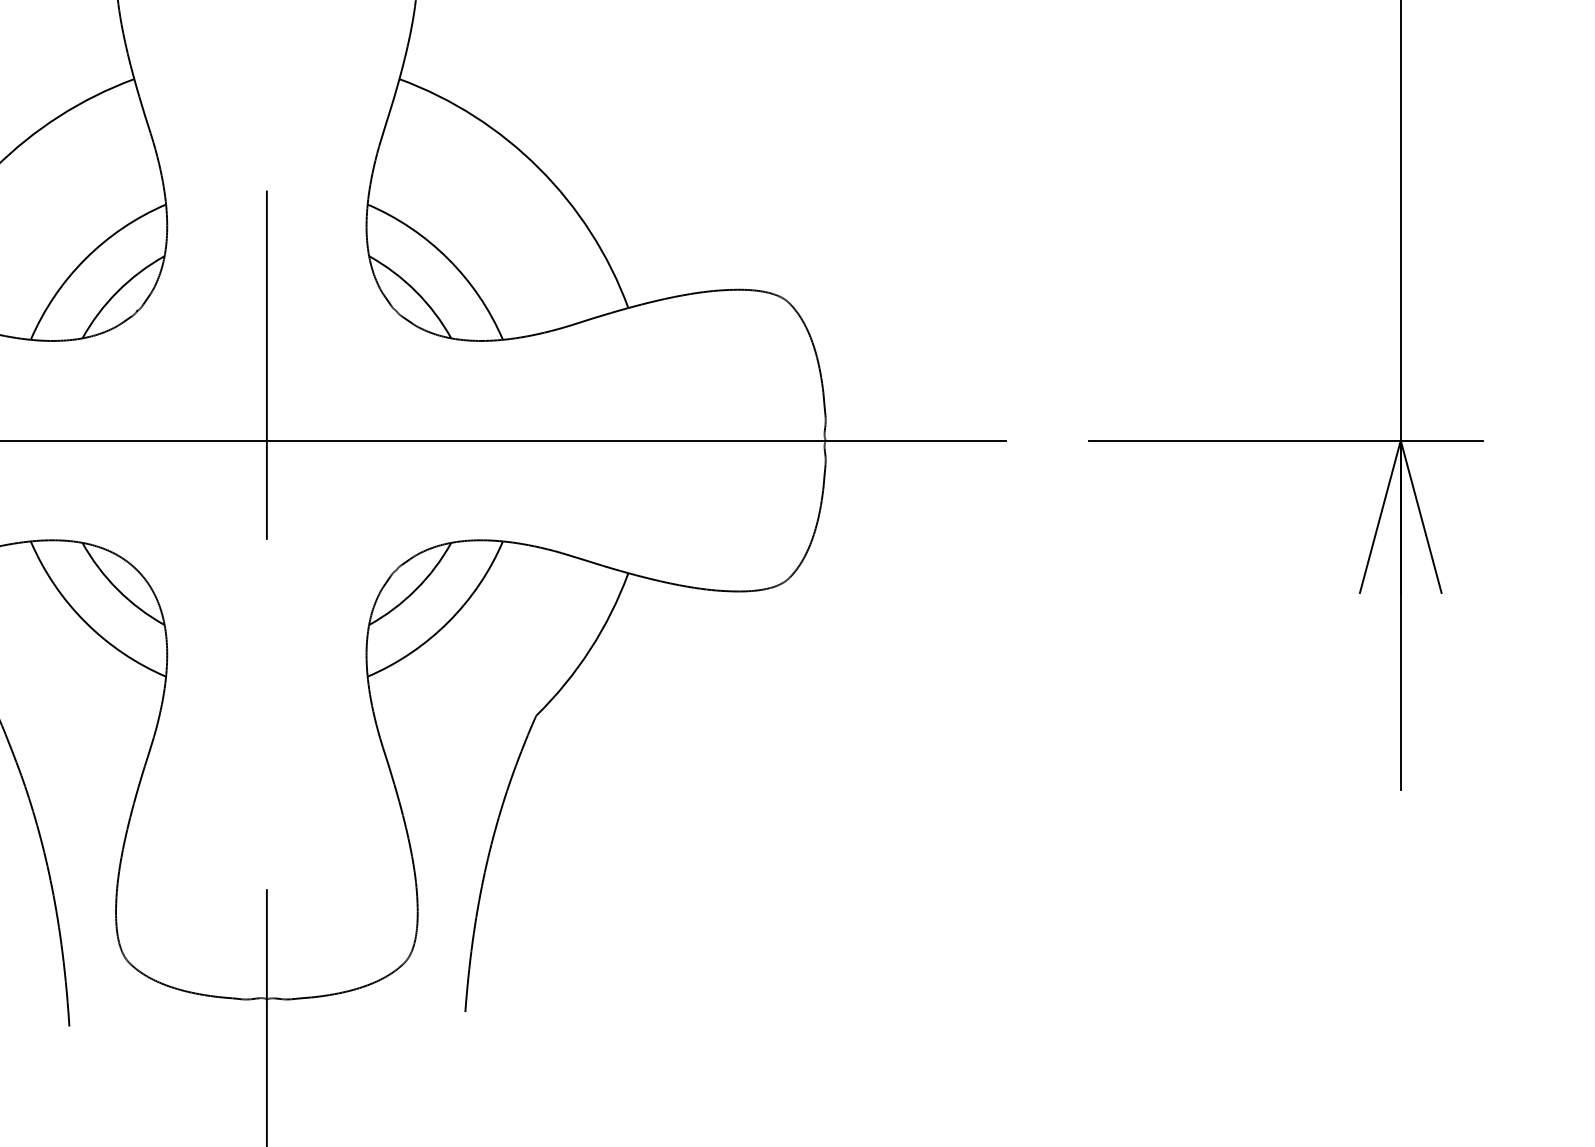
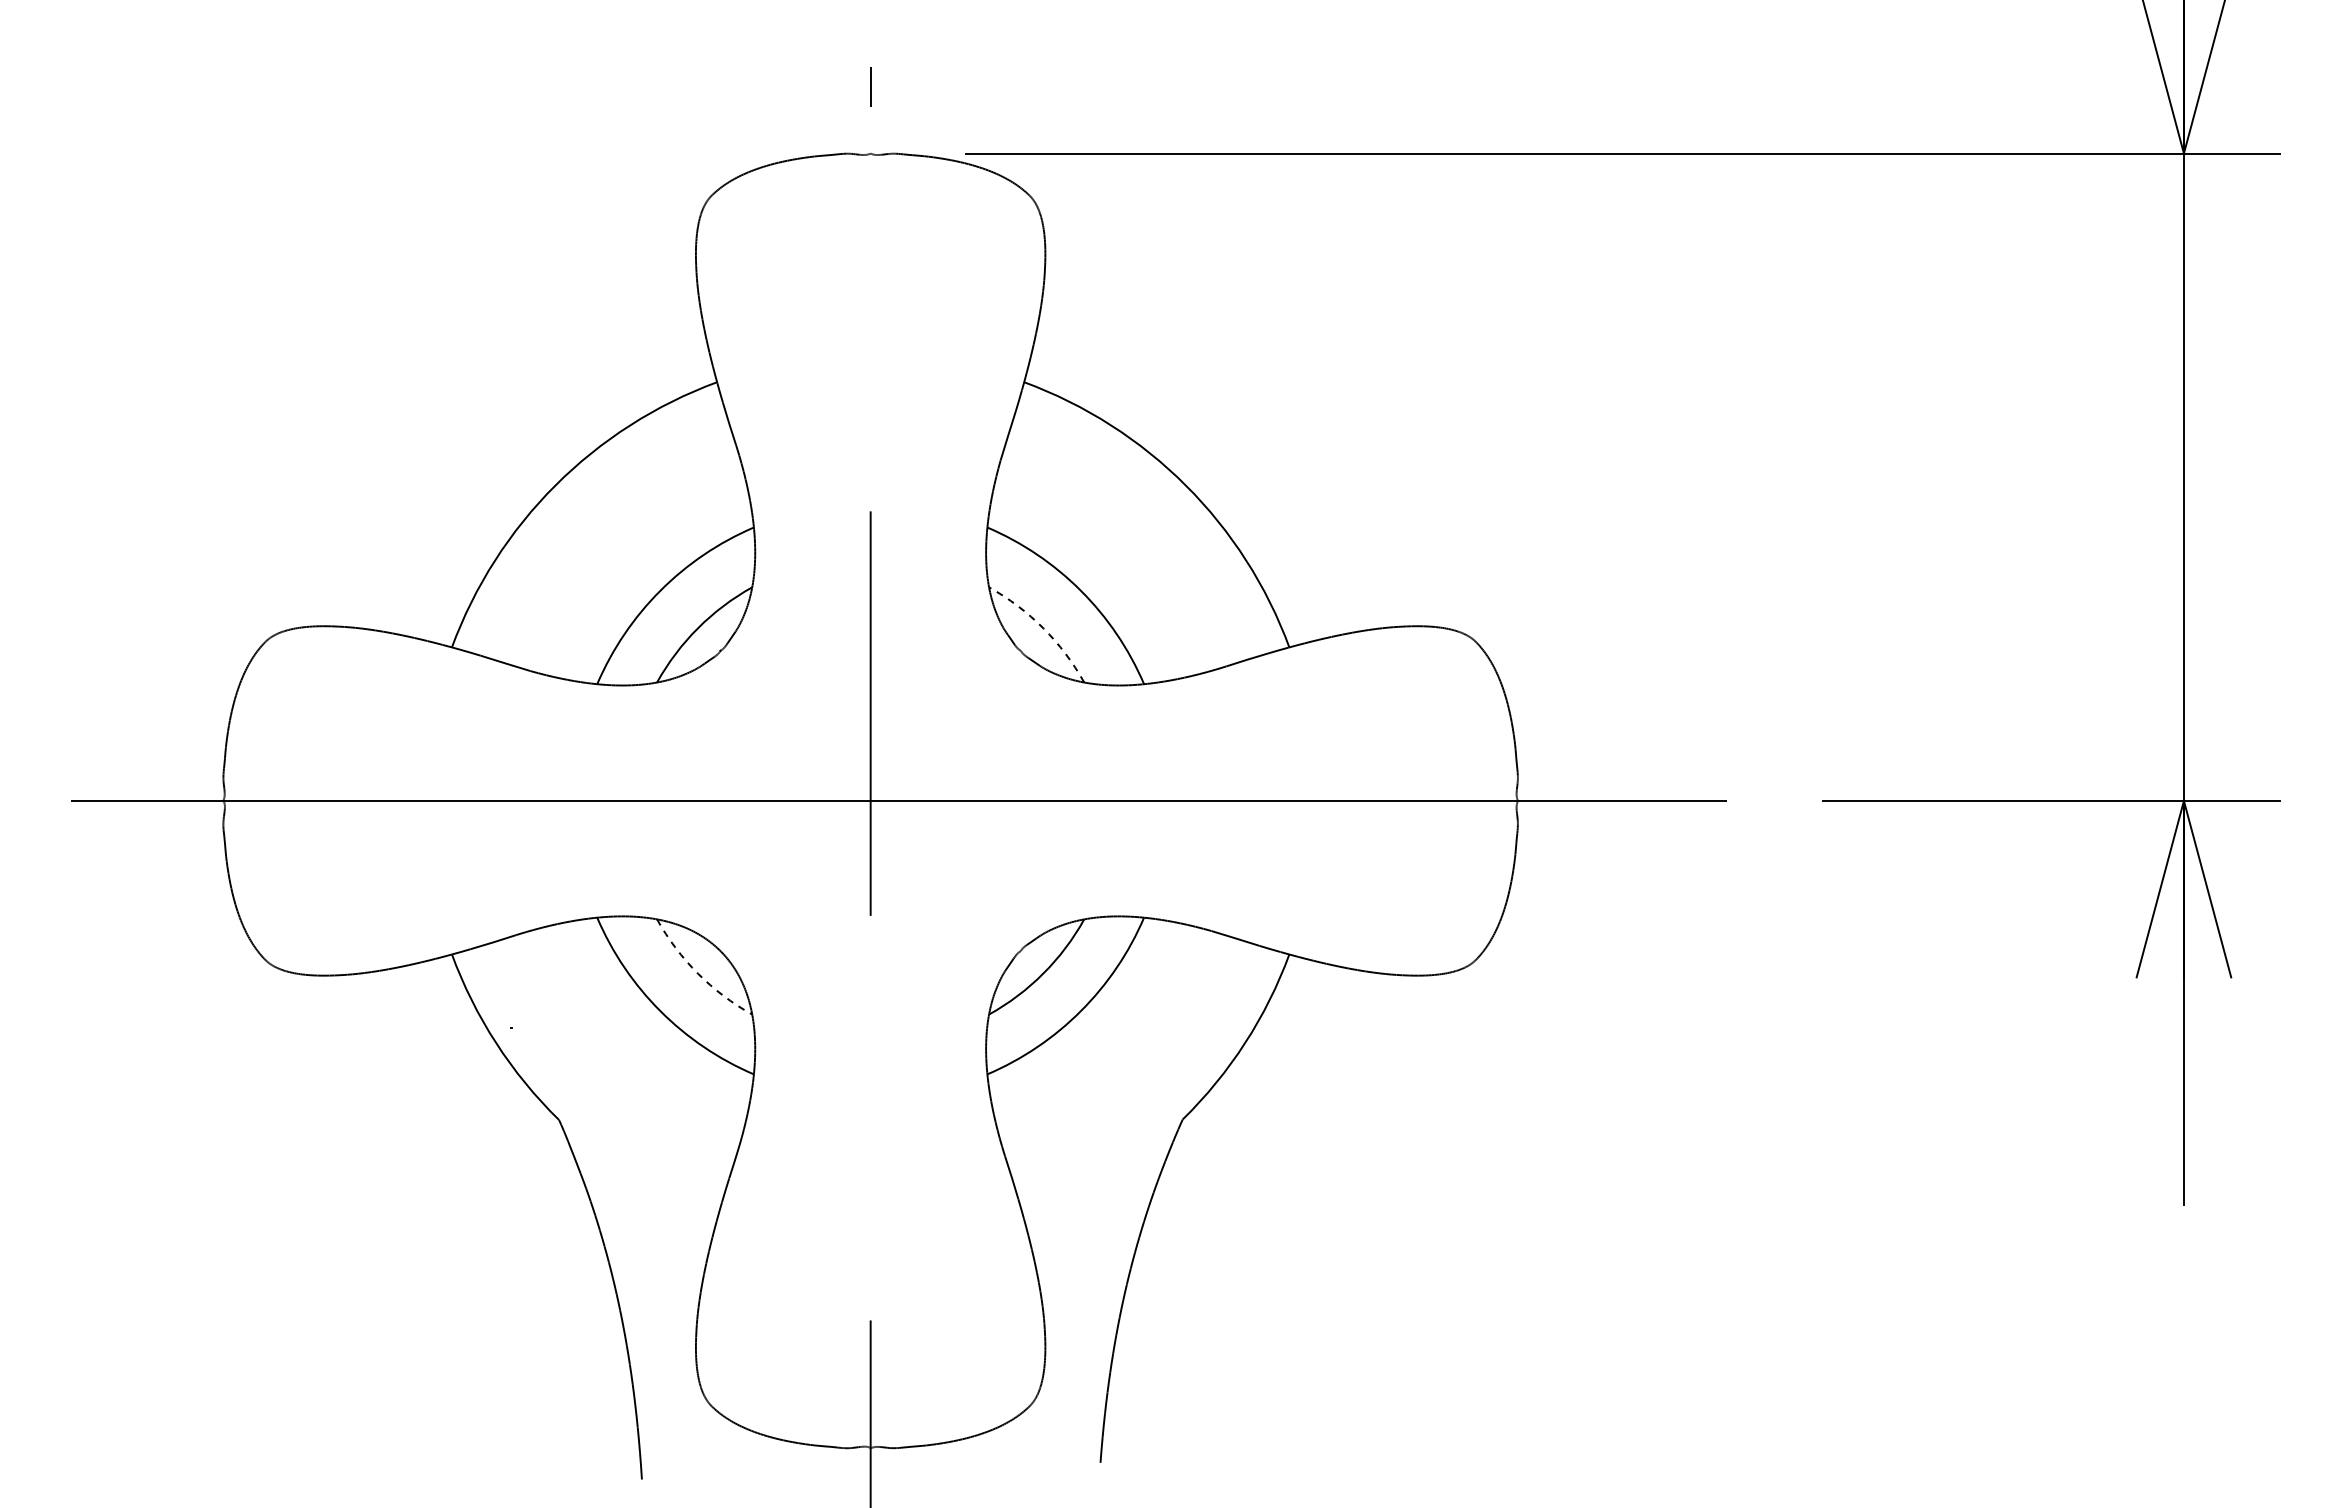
arc: (416, 291) -> (1043, 628), solid -> dashed
arc: (117, 589) -> (697, 973), solid -> dashed

